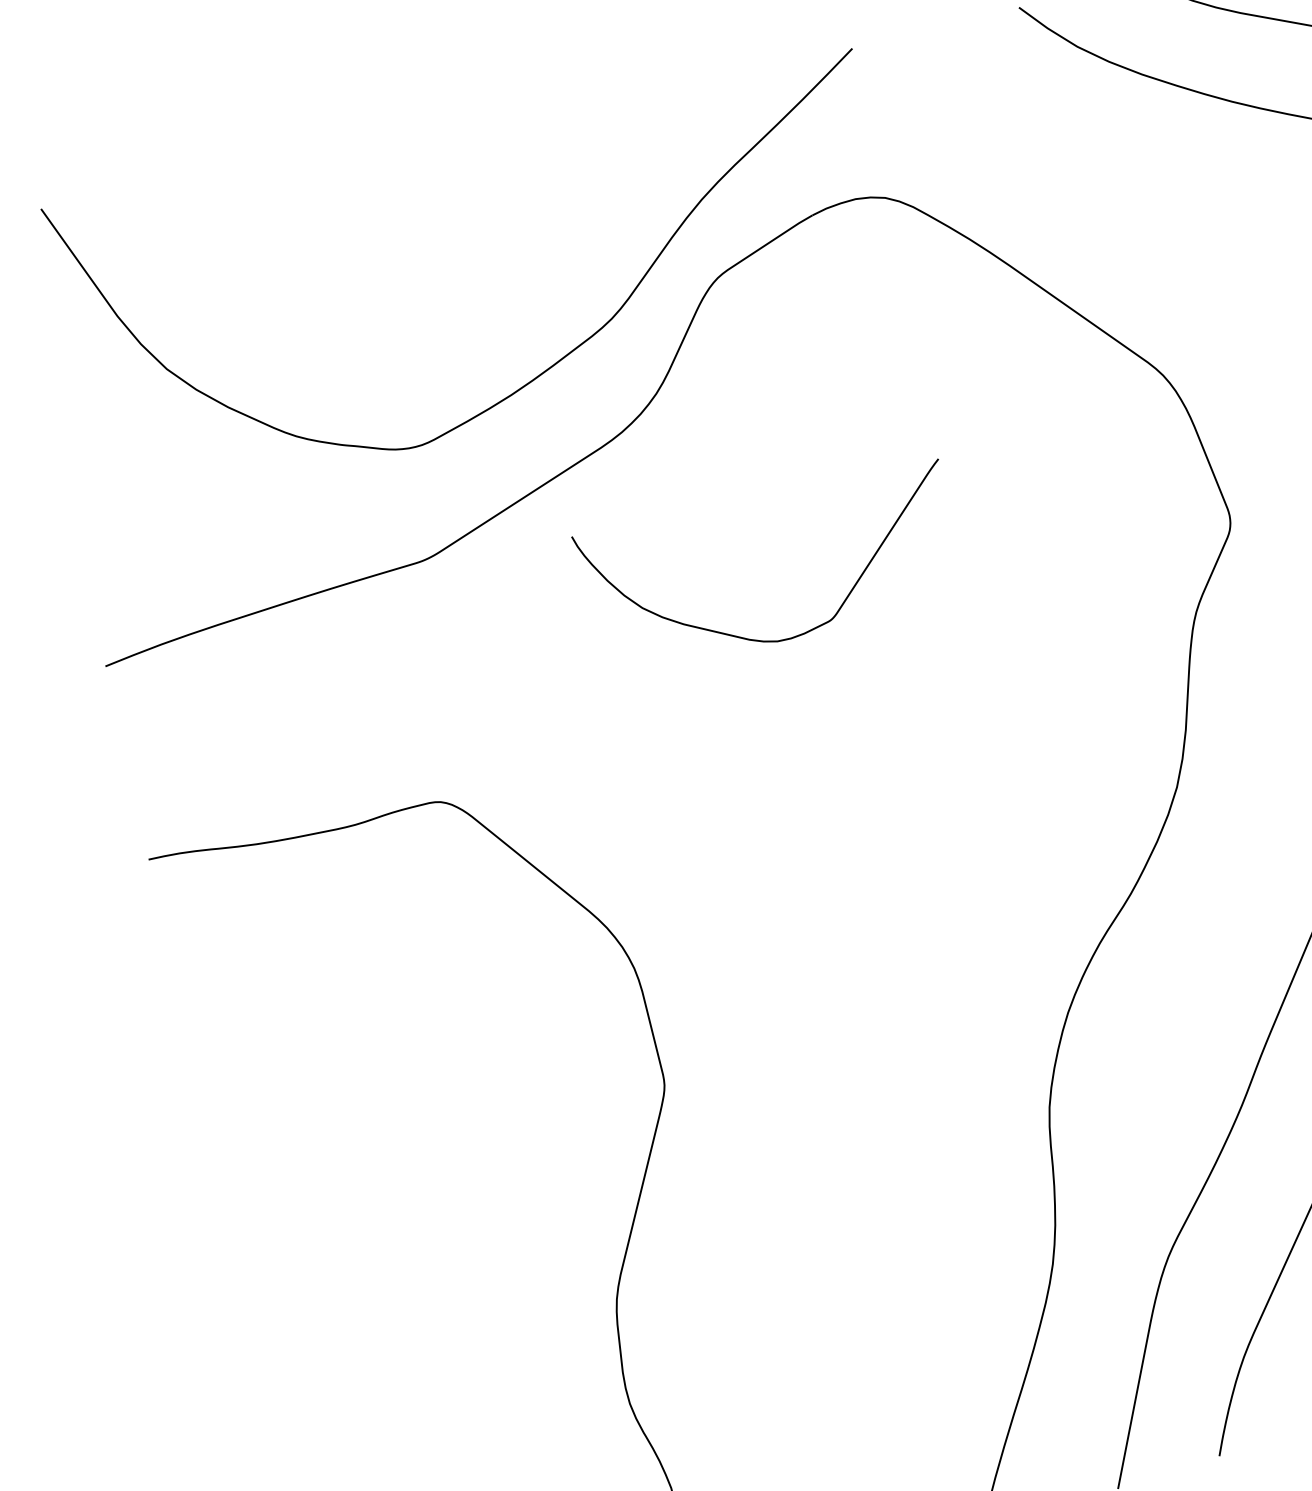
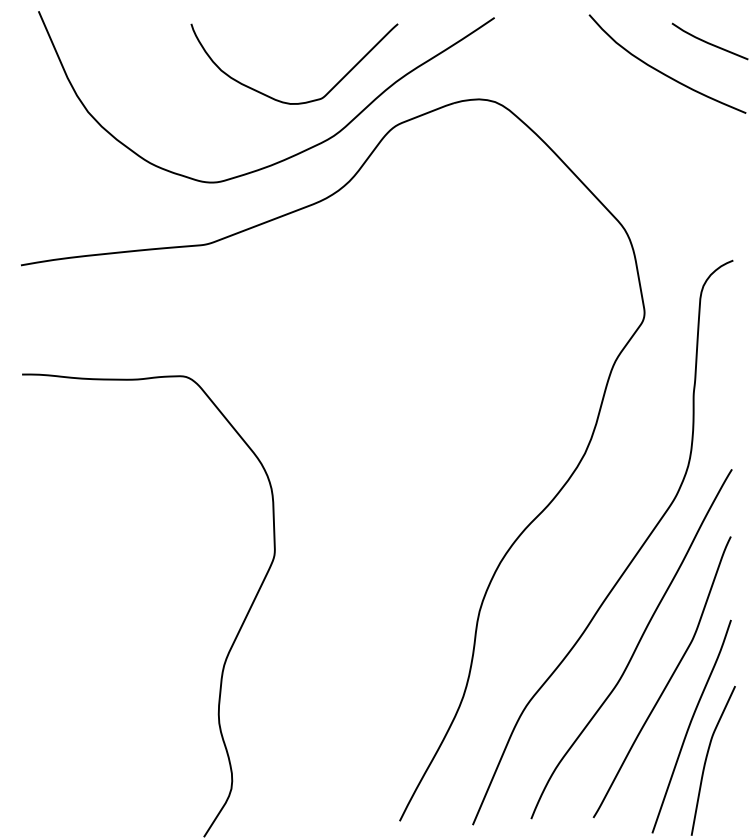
curve: (791, 635) -> (298, 102), moved

